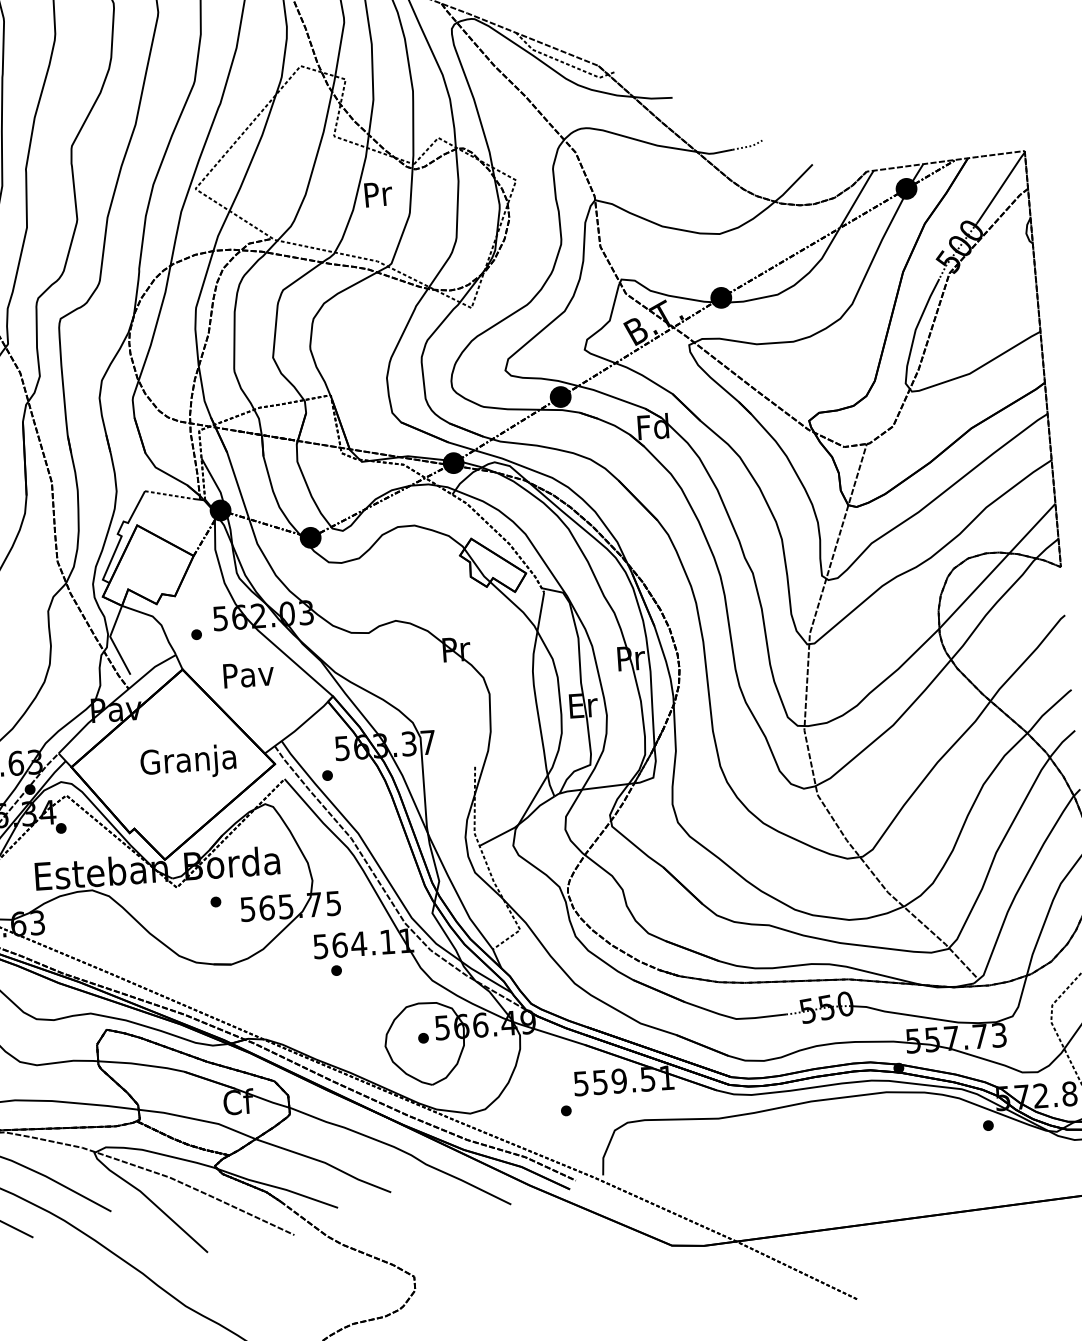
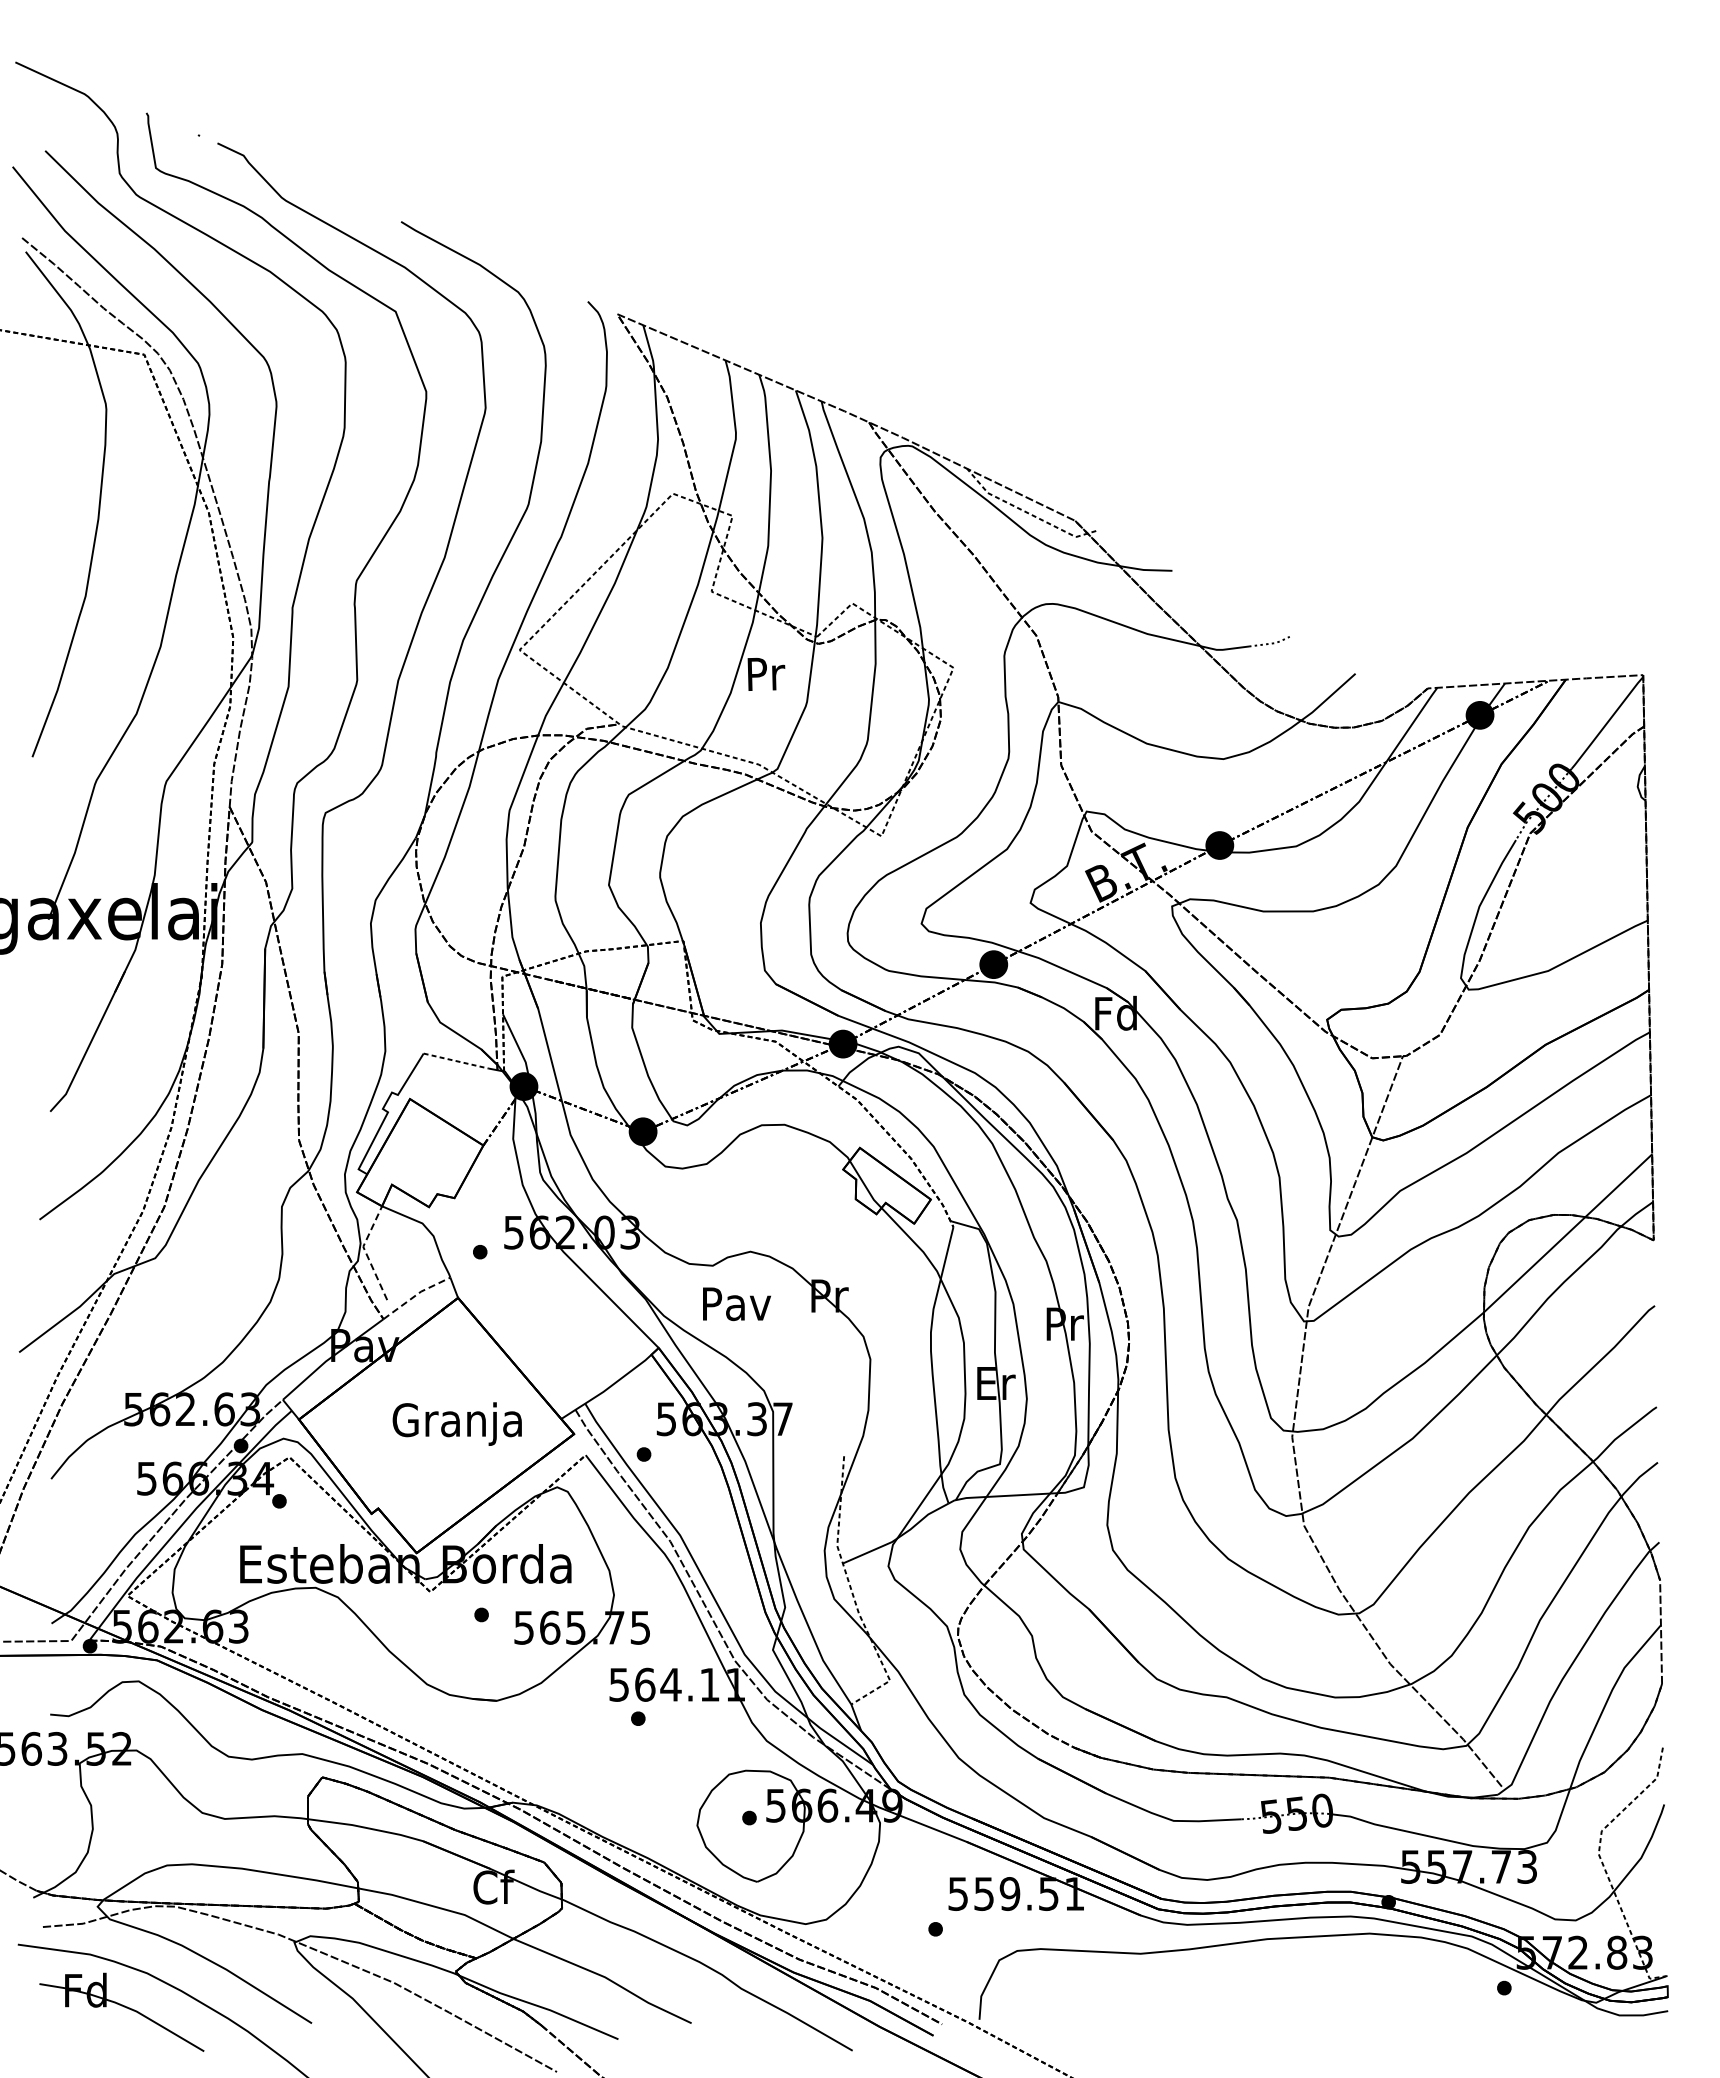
line: (112, 640) -> (365, 1252), solid -> dashed
line: (151, 669) -> (416, 1295), solid -> dashed
text: (248, 675) -> (736, 1304), moved

